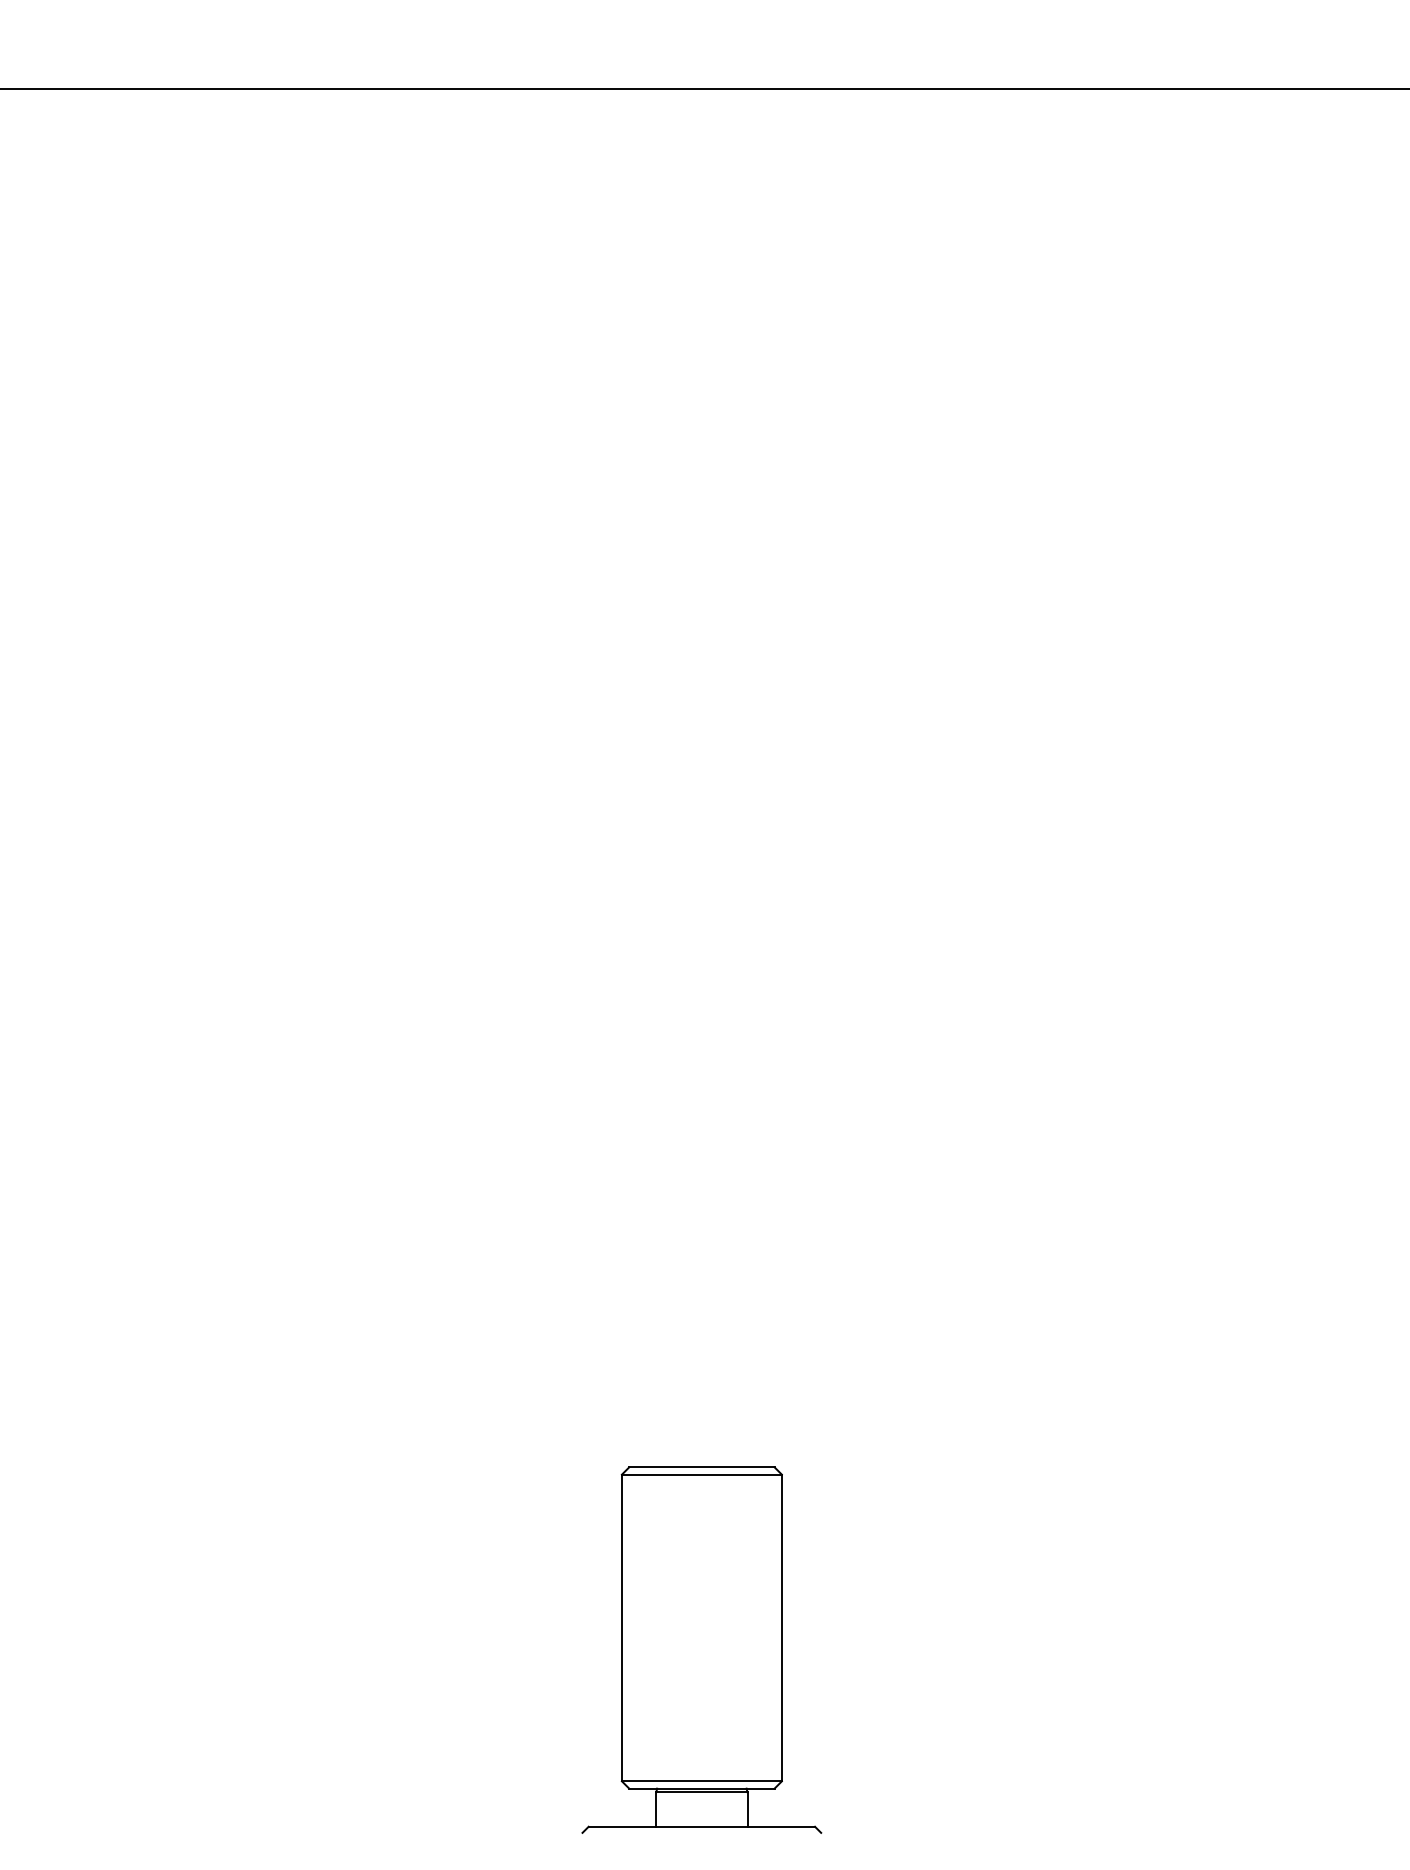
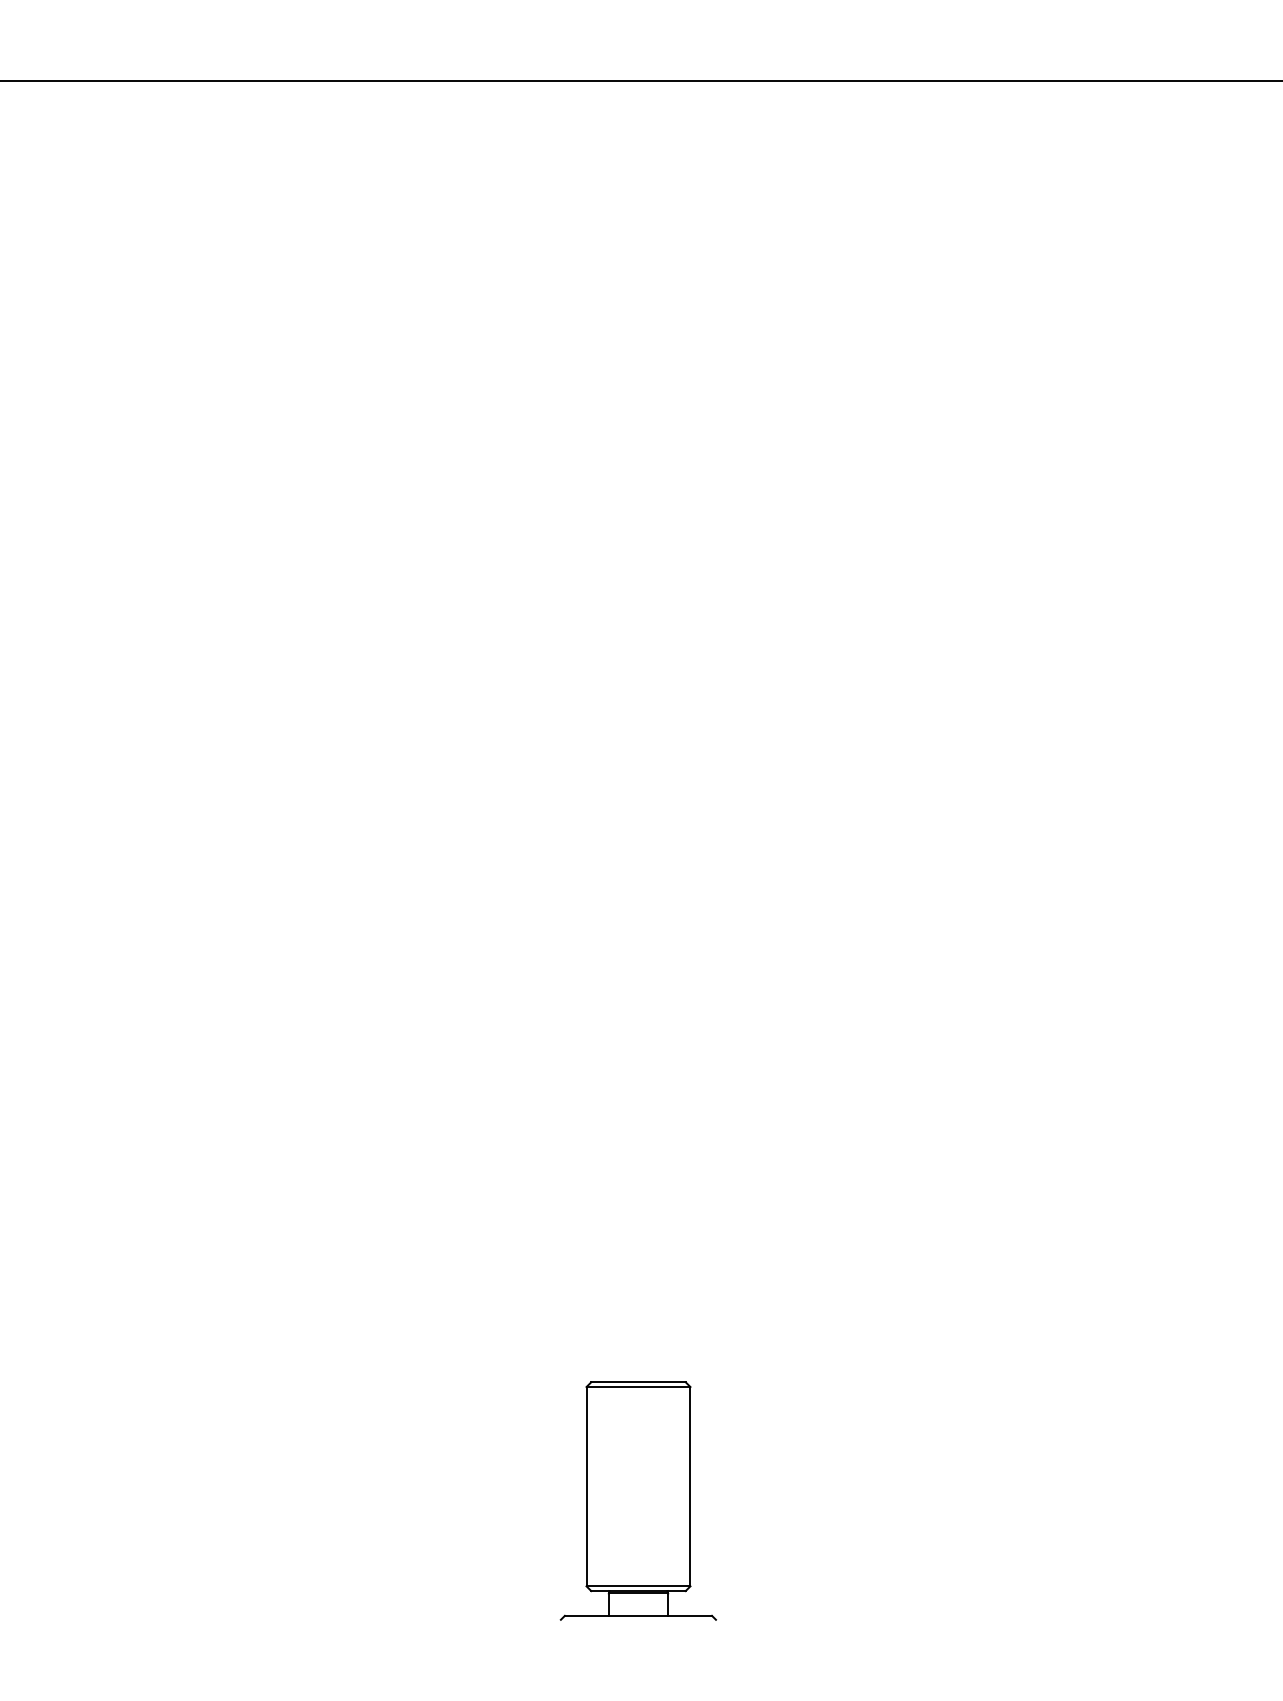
part: (700, 1649) -> (637, 1500), size x0.71

